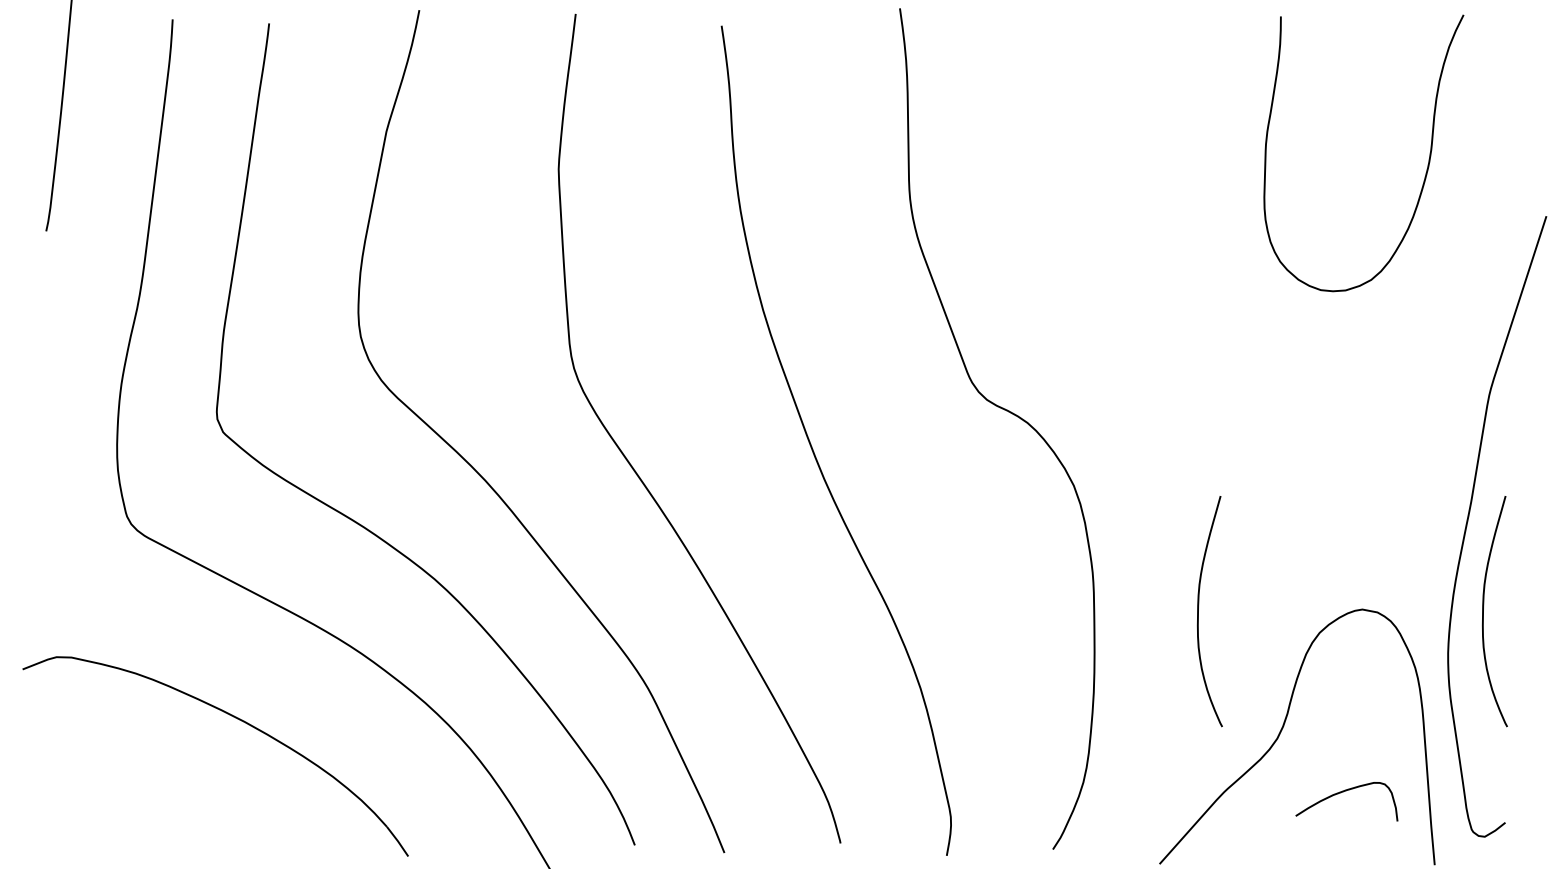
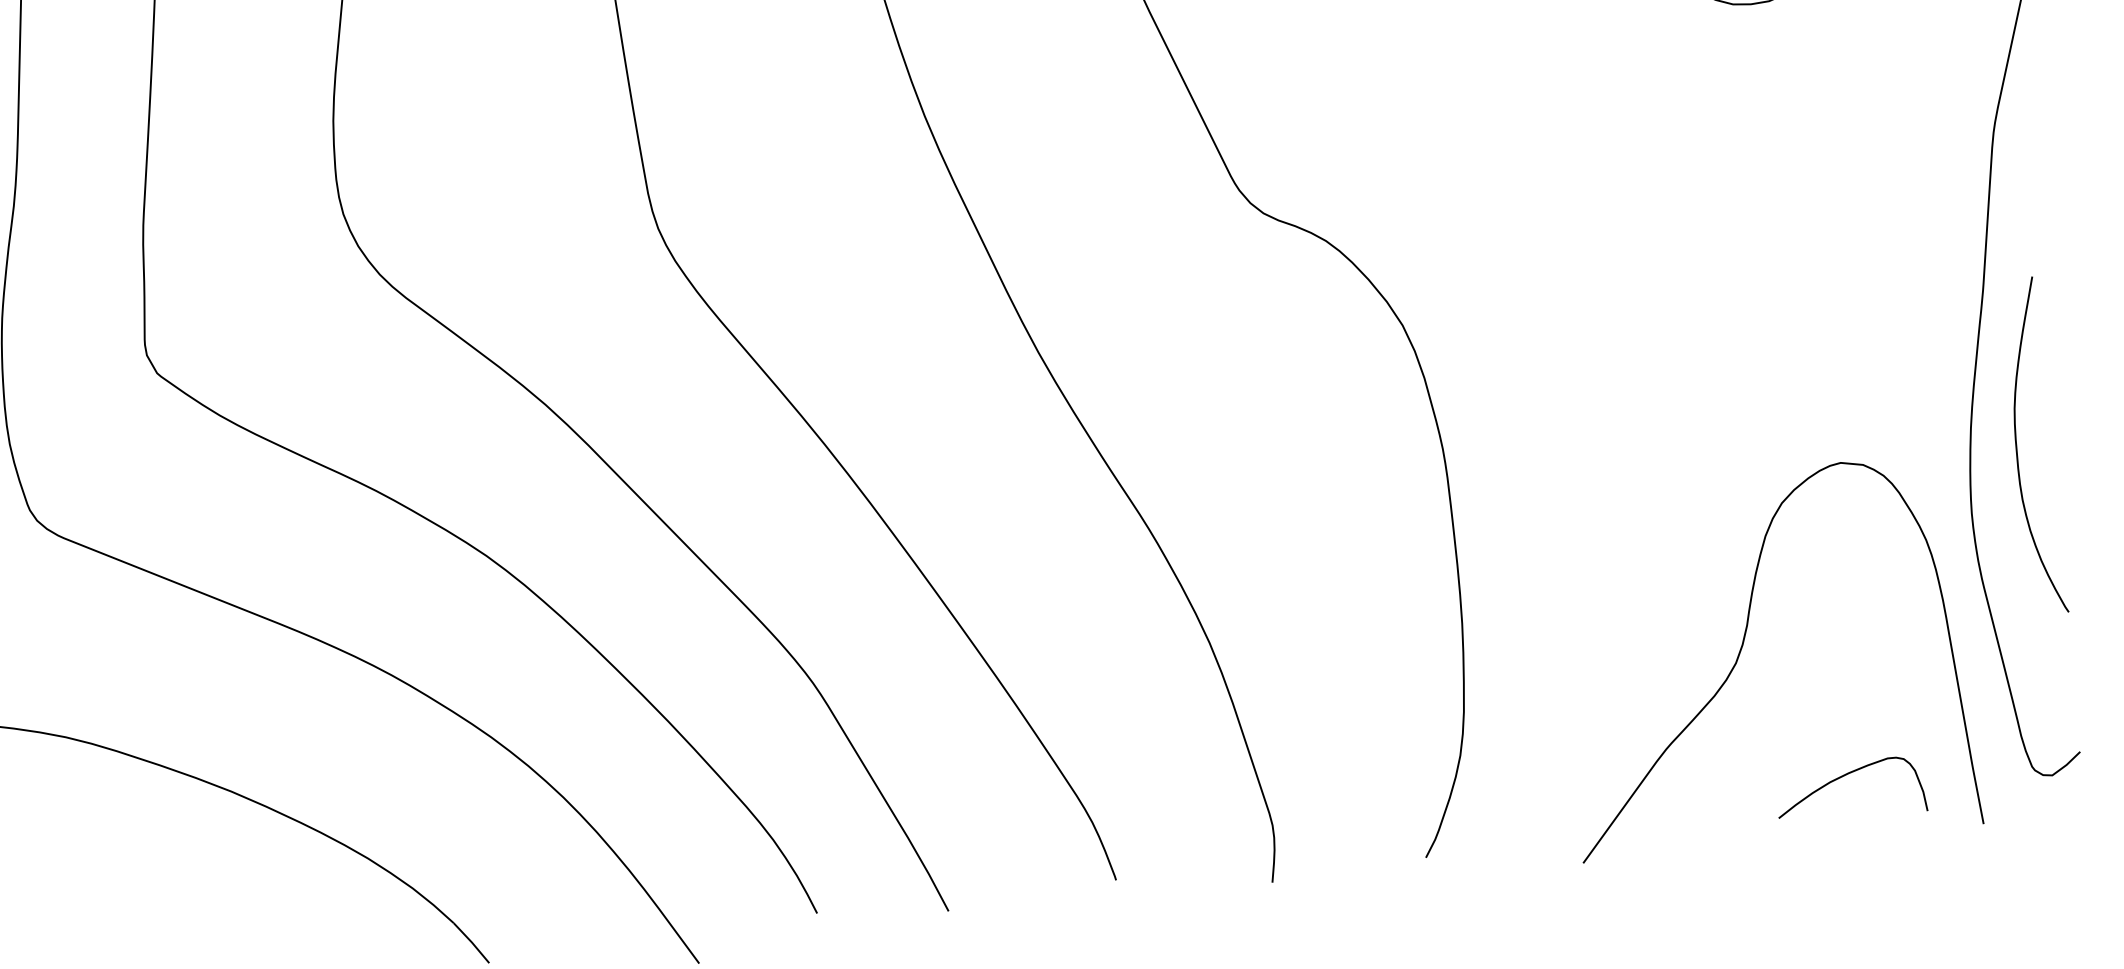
curve: (1198, 611) -> (1602, 489), removed
curve: (1343, 792) -> (1844, 776), moved

